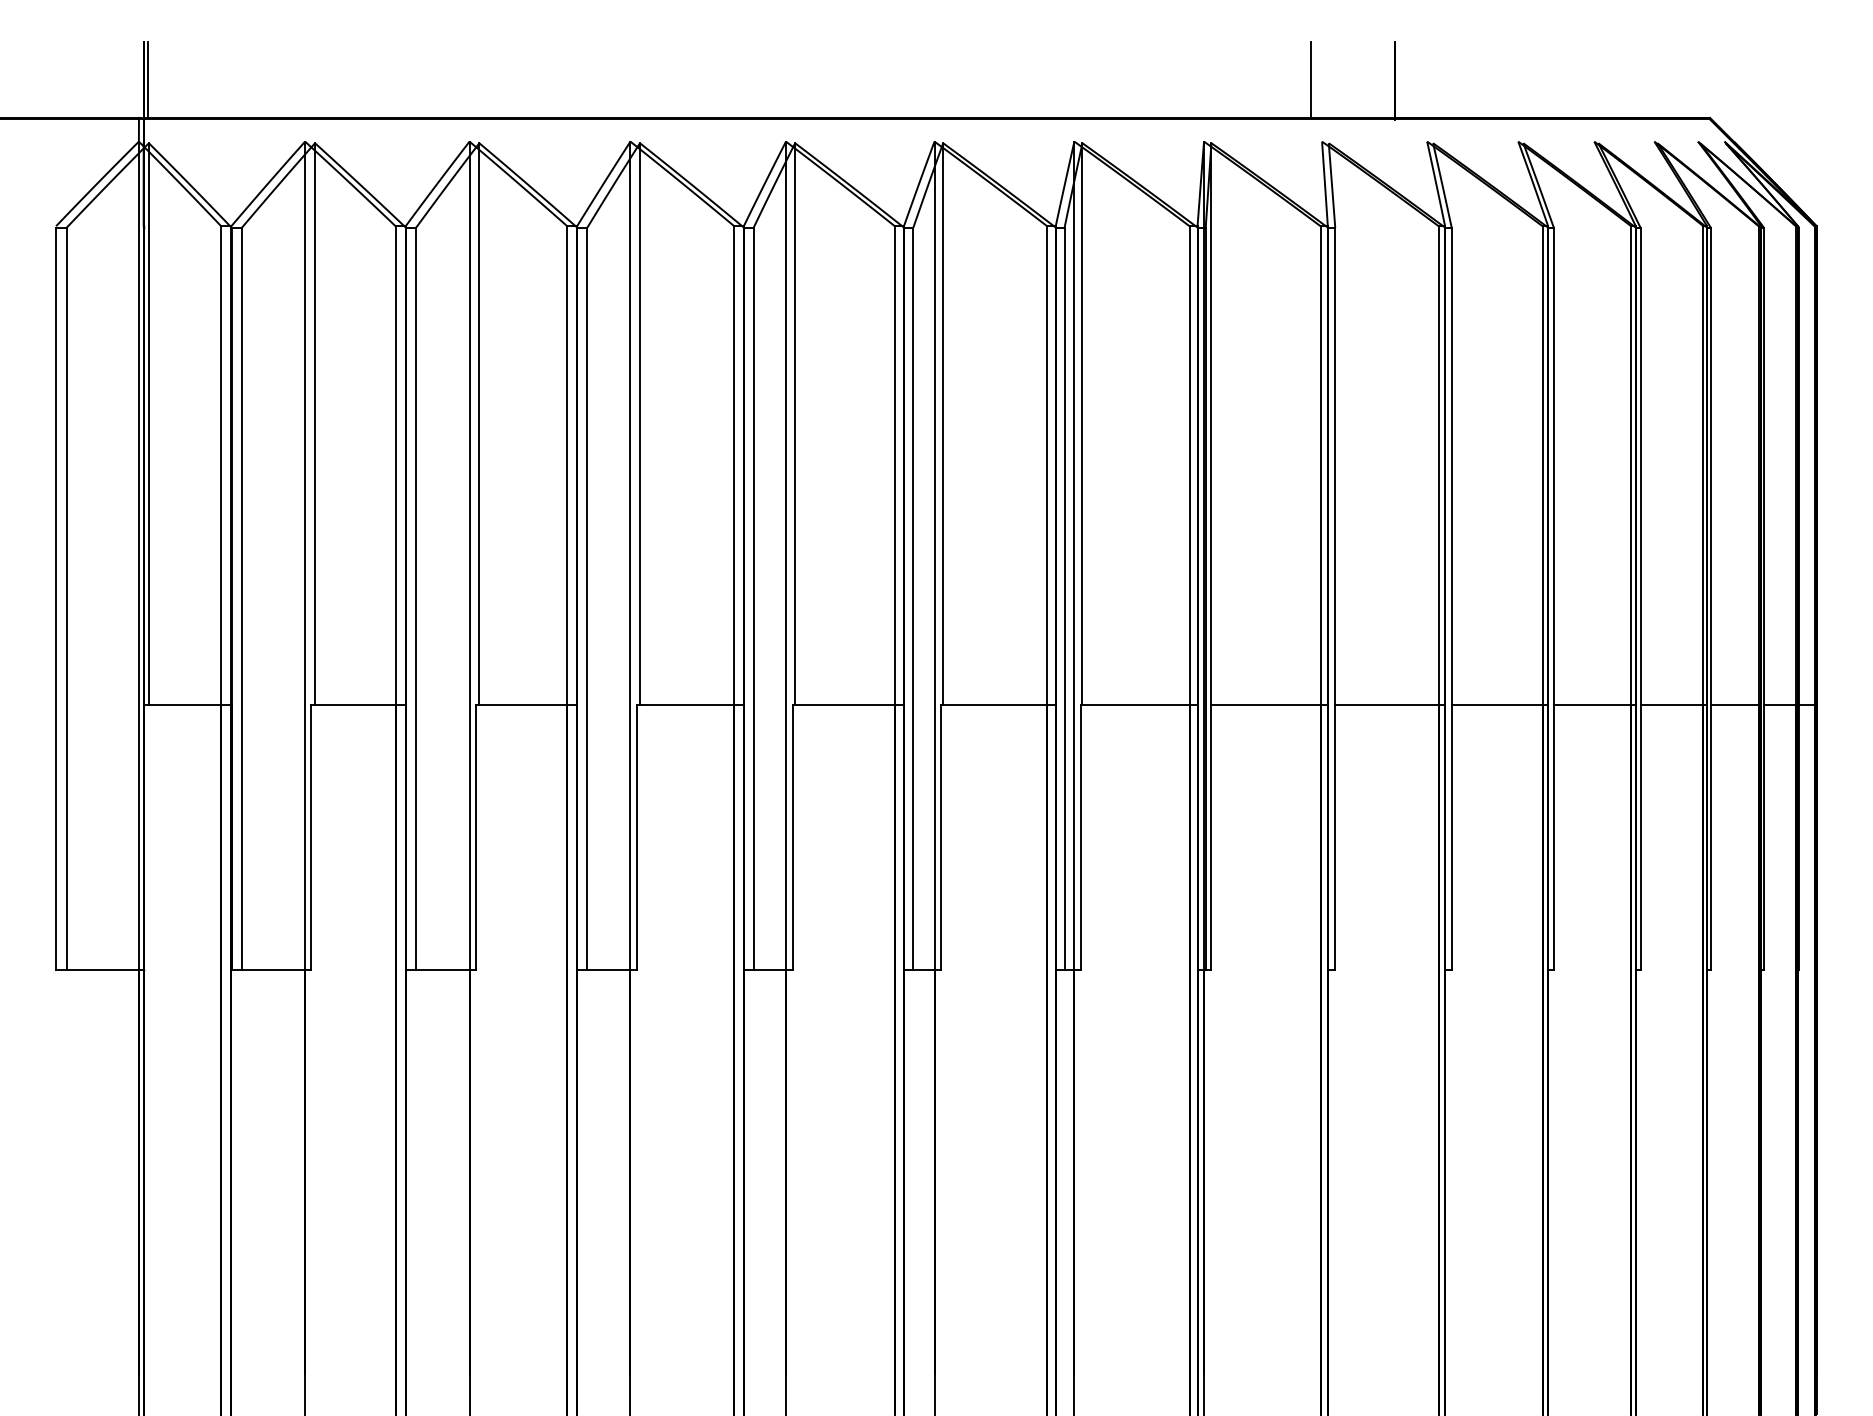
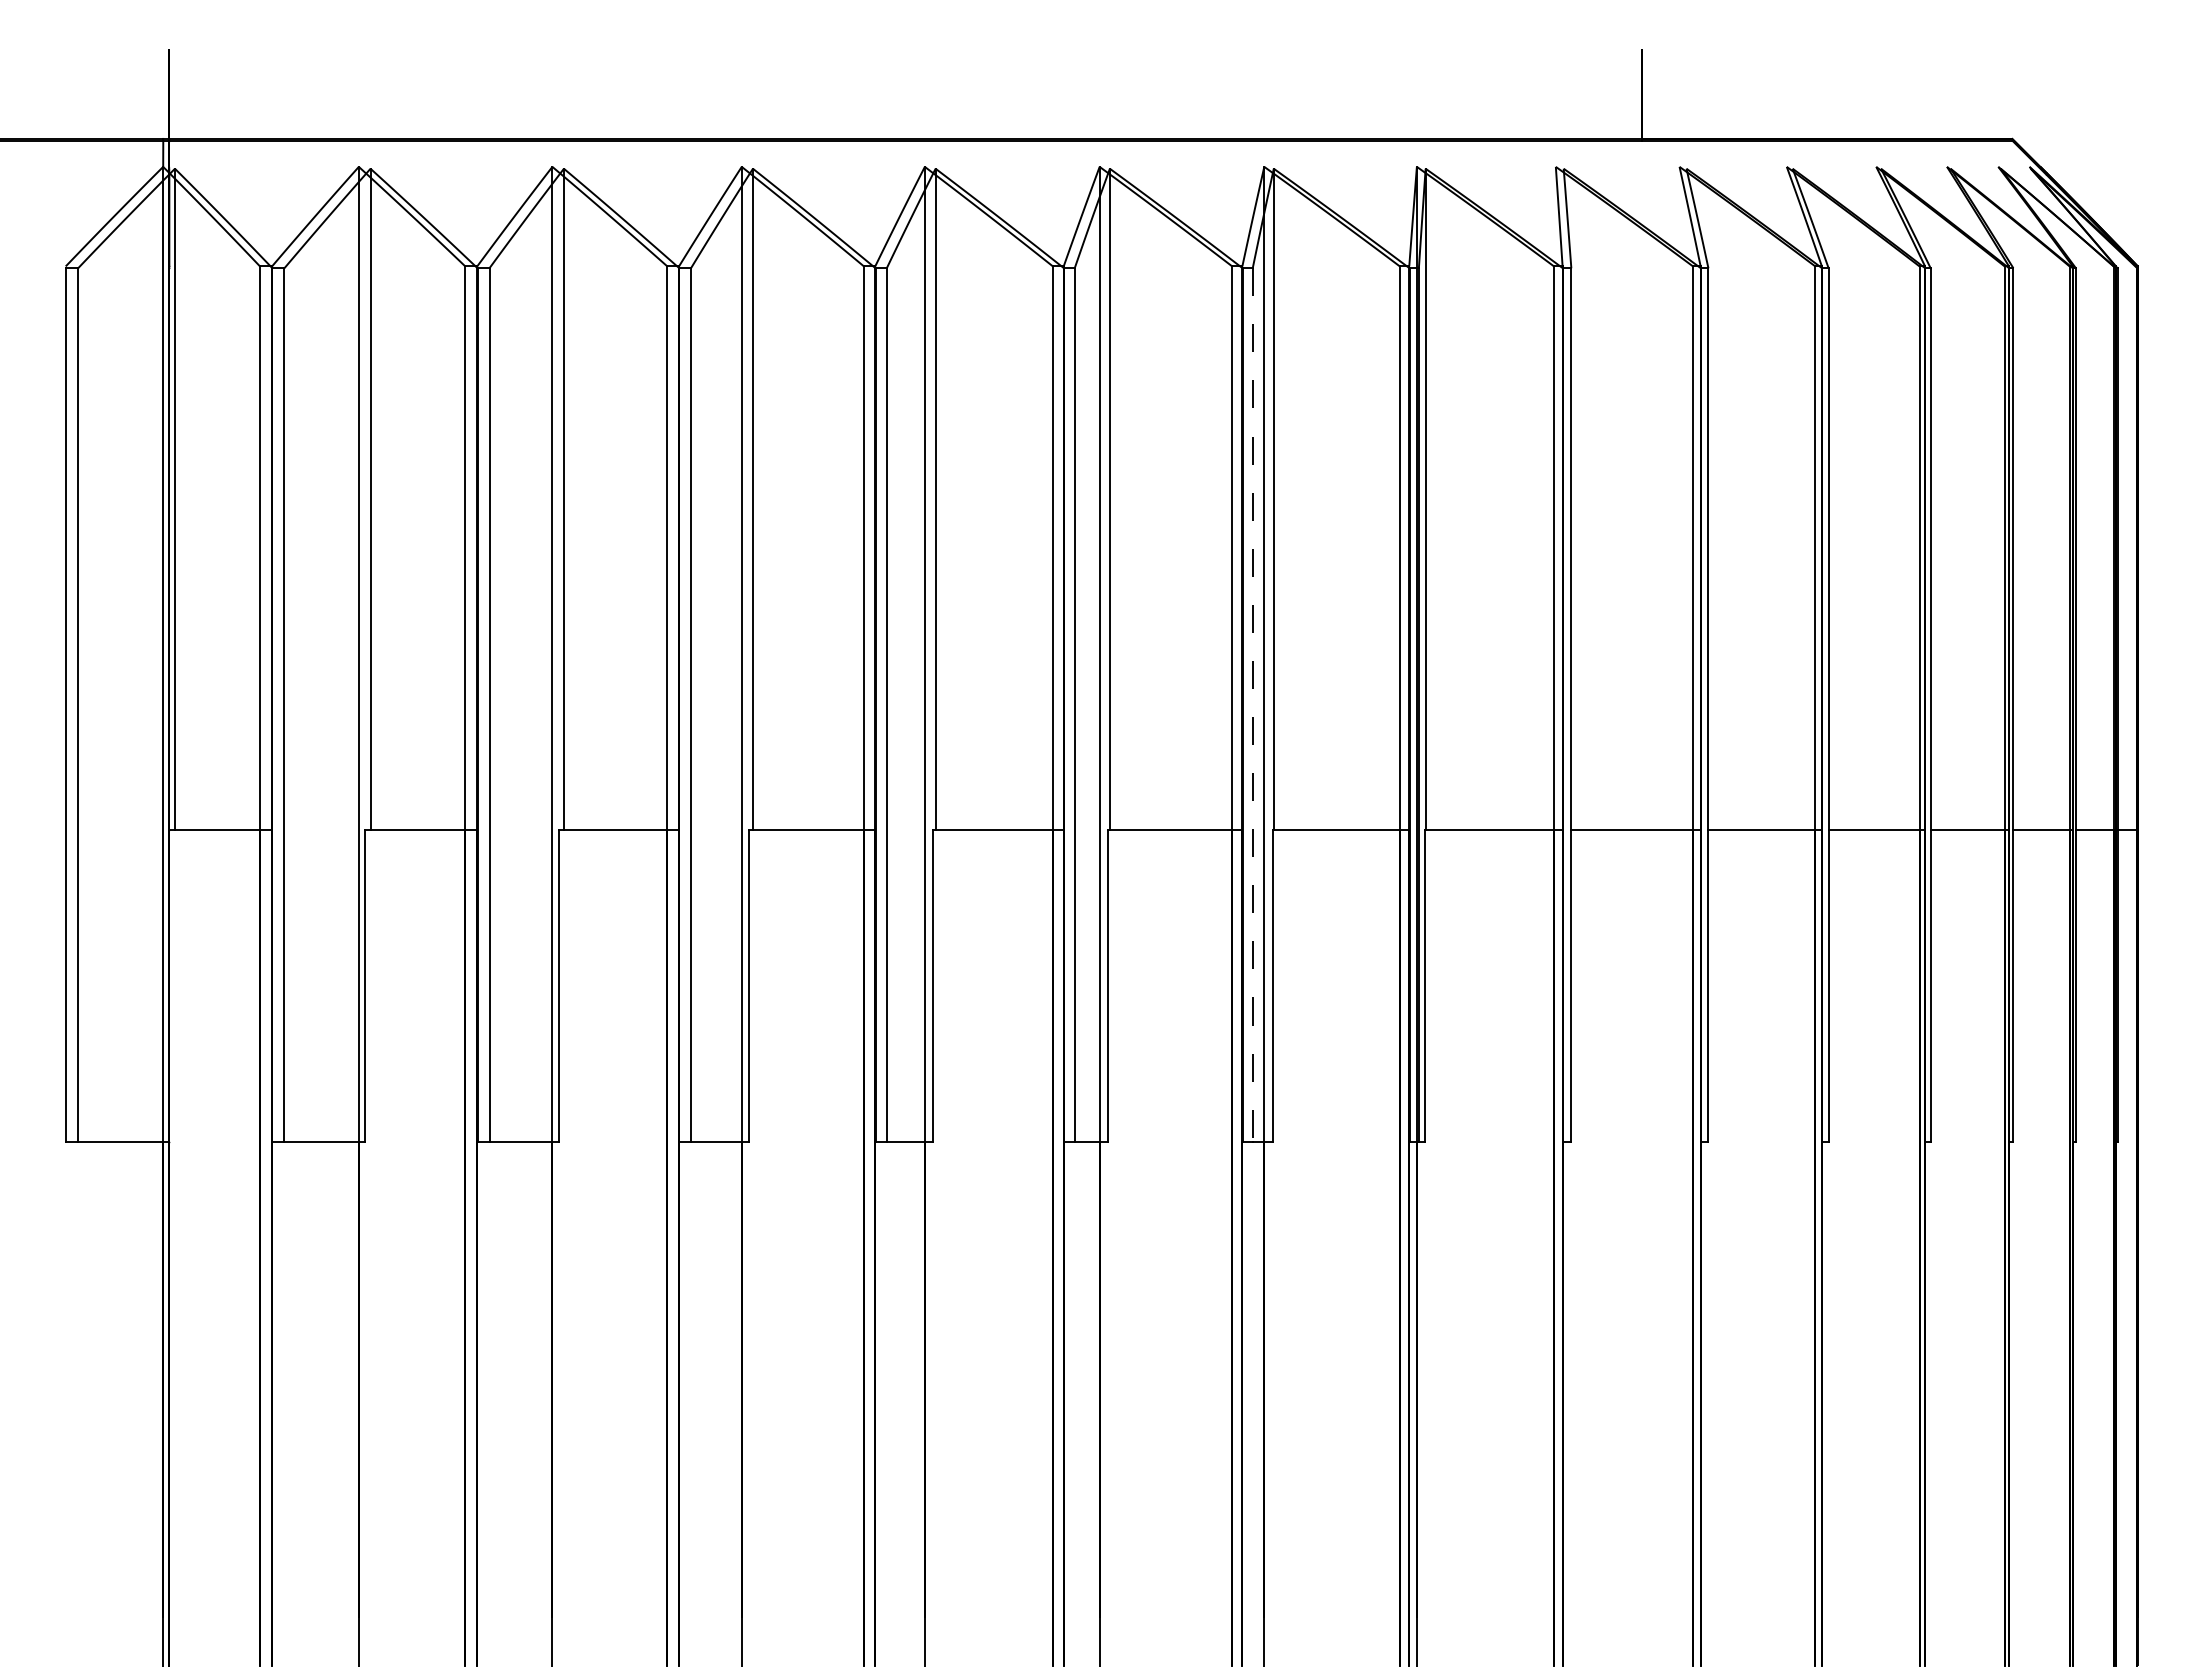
line: (147, 79) -> (173, 93), removed
line: (1311, 79) -> (1543, 93), removed
line: (1064, 599) -> (1252, 705), solid -> dashed

